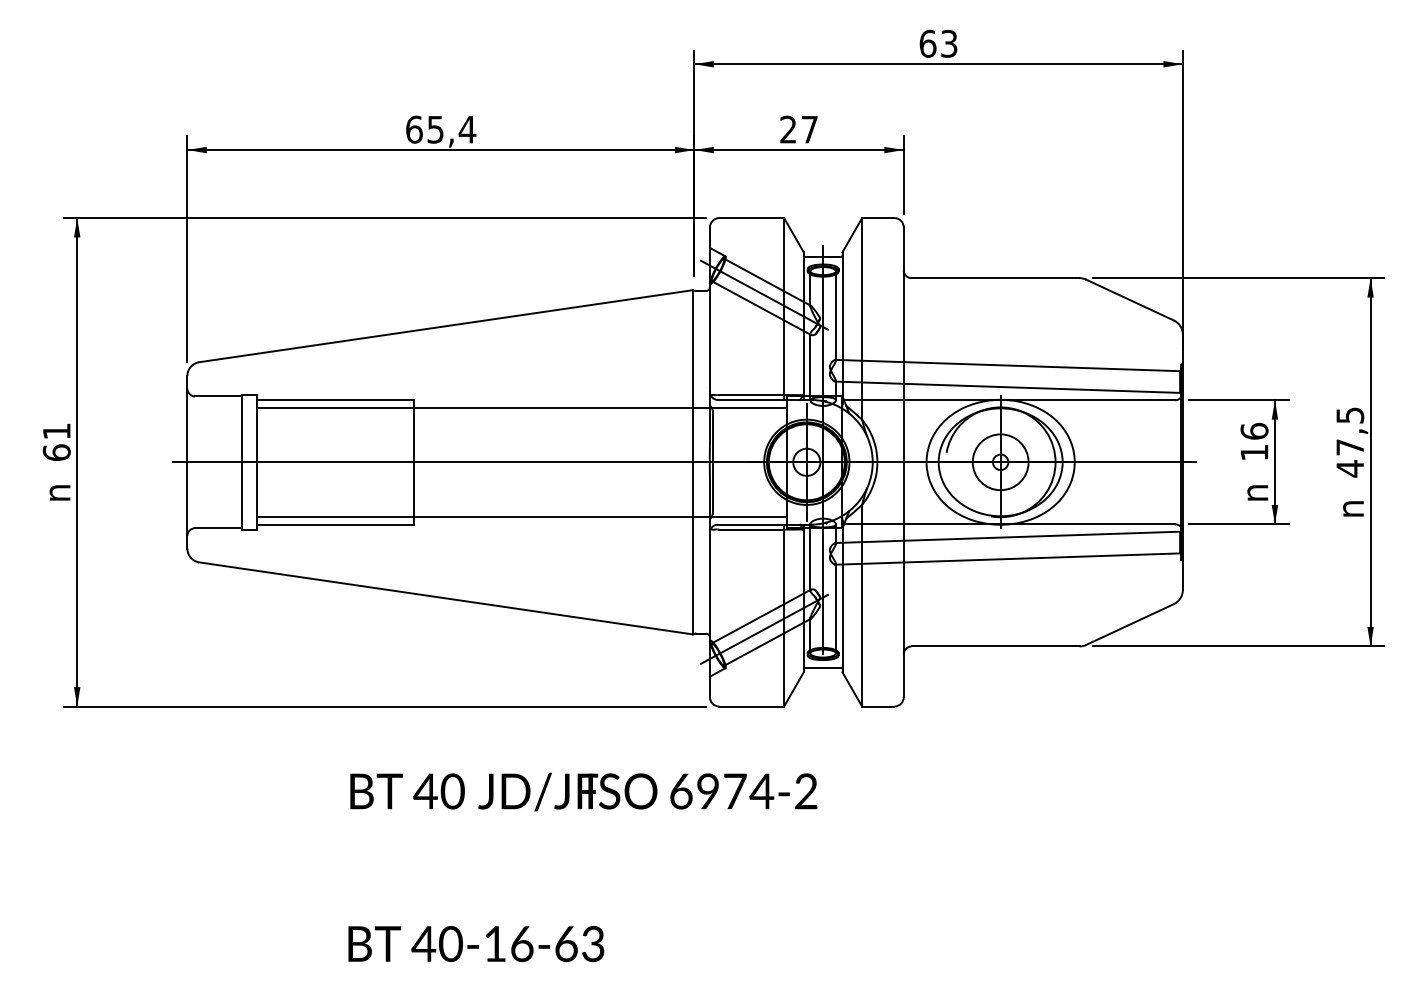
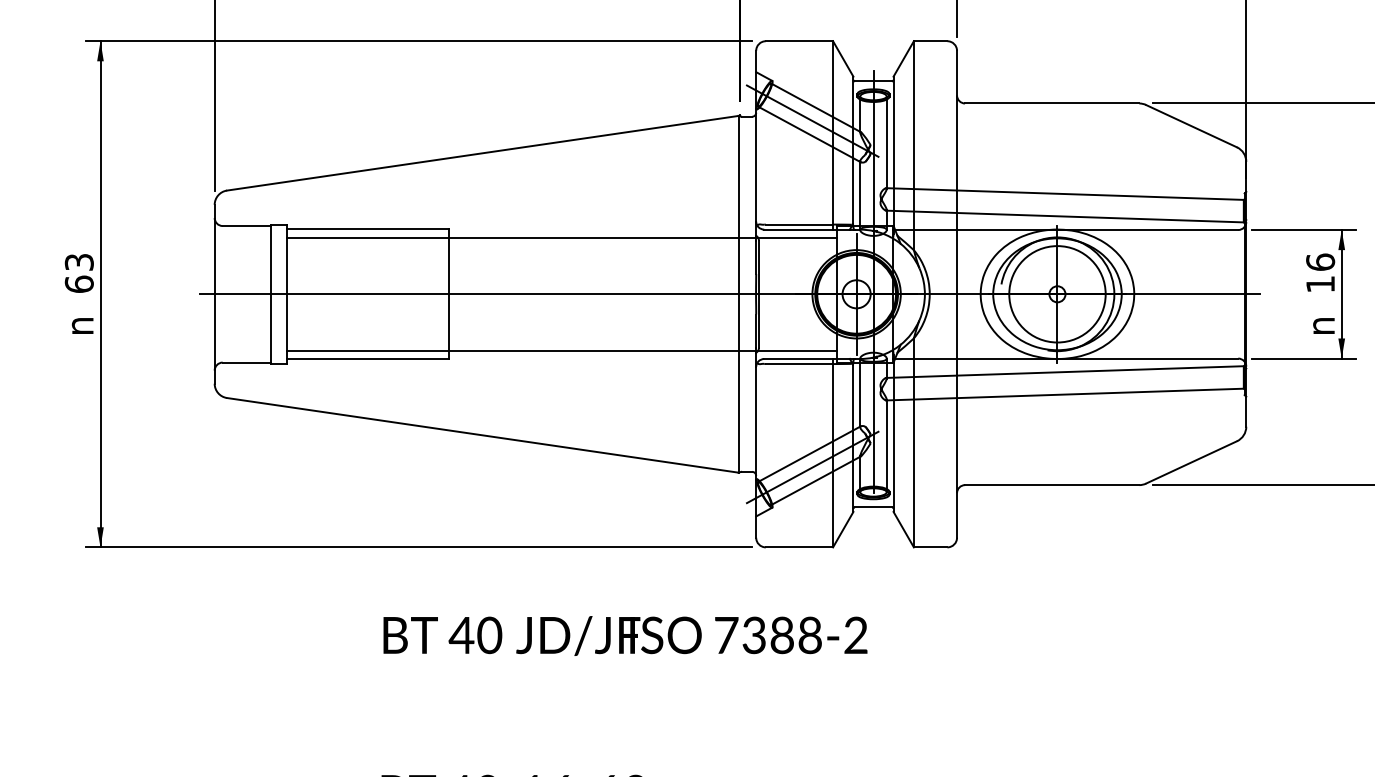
text: (56, 431) -> (79, 262), 61 -> 63
circle: (1000, 461) -> (1057, 293), size x1.67
text: (722, 791) -> (769, 635), 6974-2 -> 7388-2

